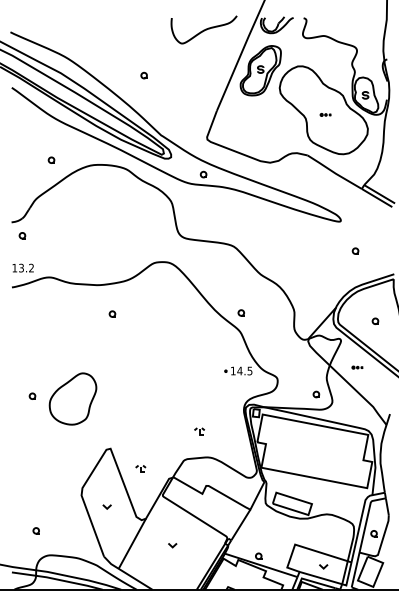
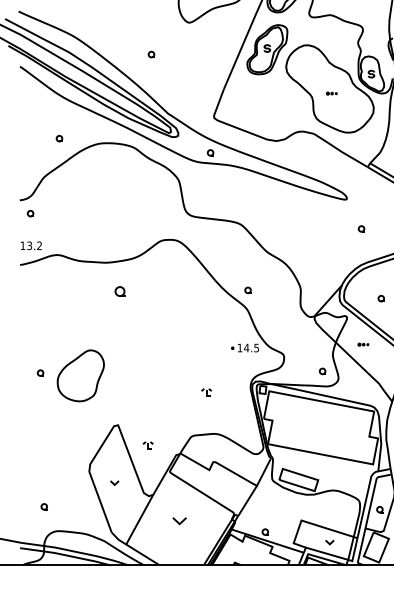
part: (112, 313) -> (120, 290), size x1.6
part: (199, 431) -> (206, 392), moved
part: (172, 545) -> (179, 521), size x1.6

